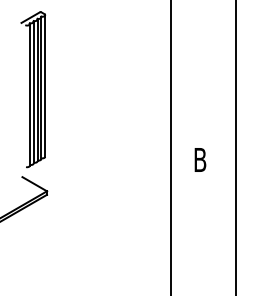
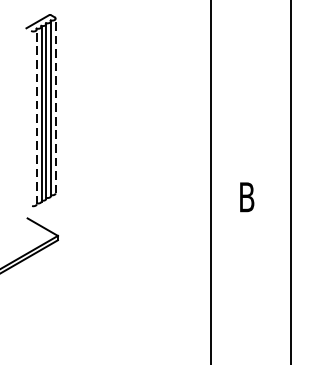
line: (45, 86) -> (56, 106), solid -> dashed
line: (29, 94) -> (36, 116), solid -> dashed

